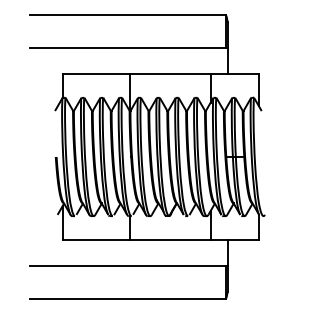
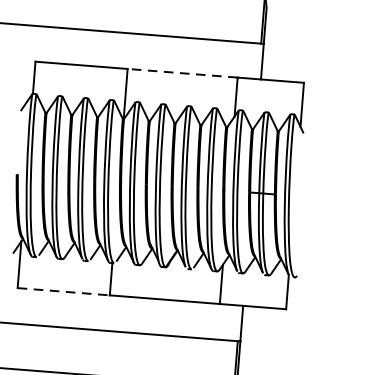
line: (169, 74) -> (181, 73), solid -> dashed
line: (96, 239) -> (63, 291), solid -> dashed

